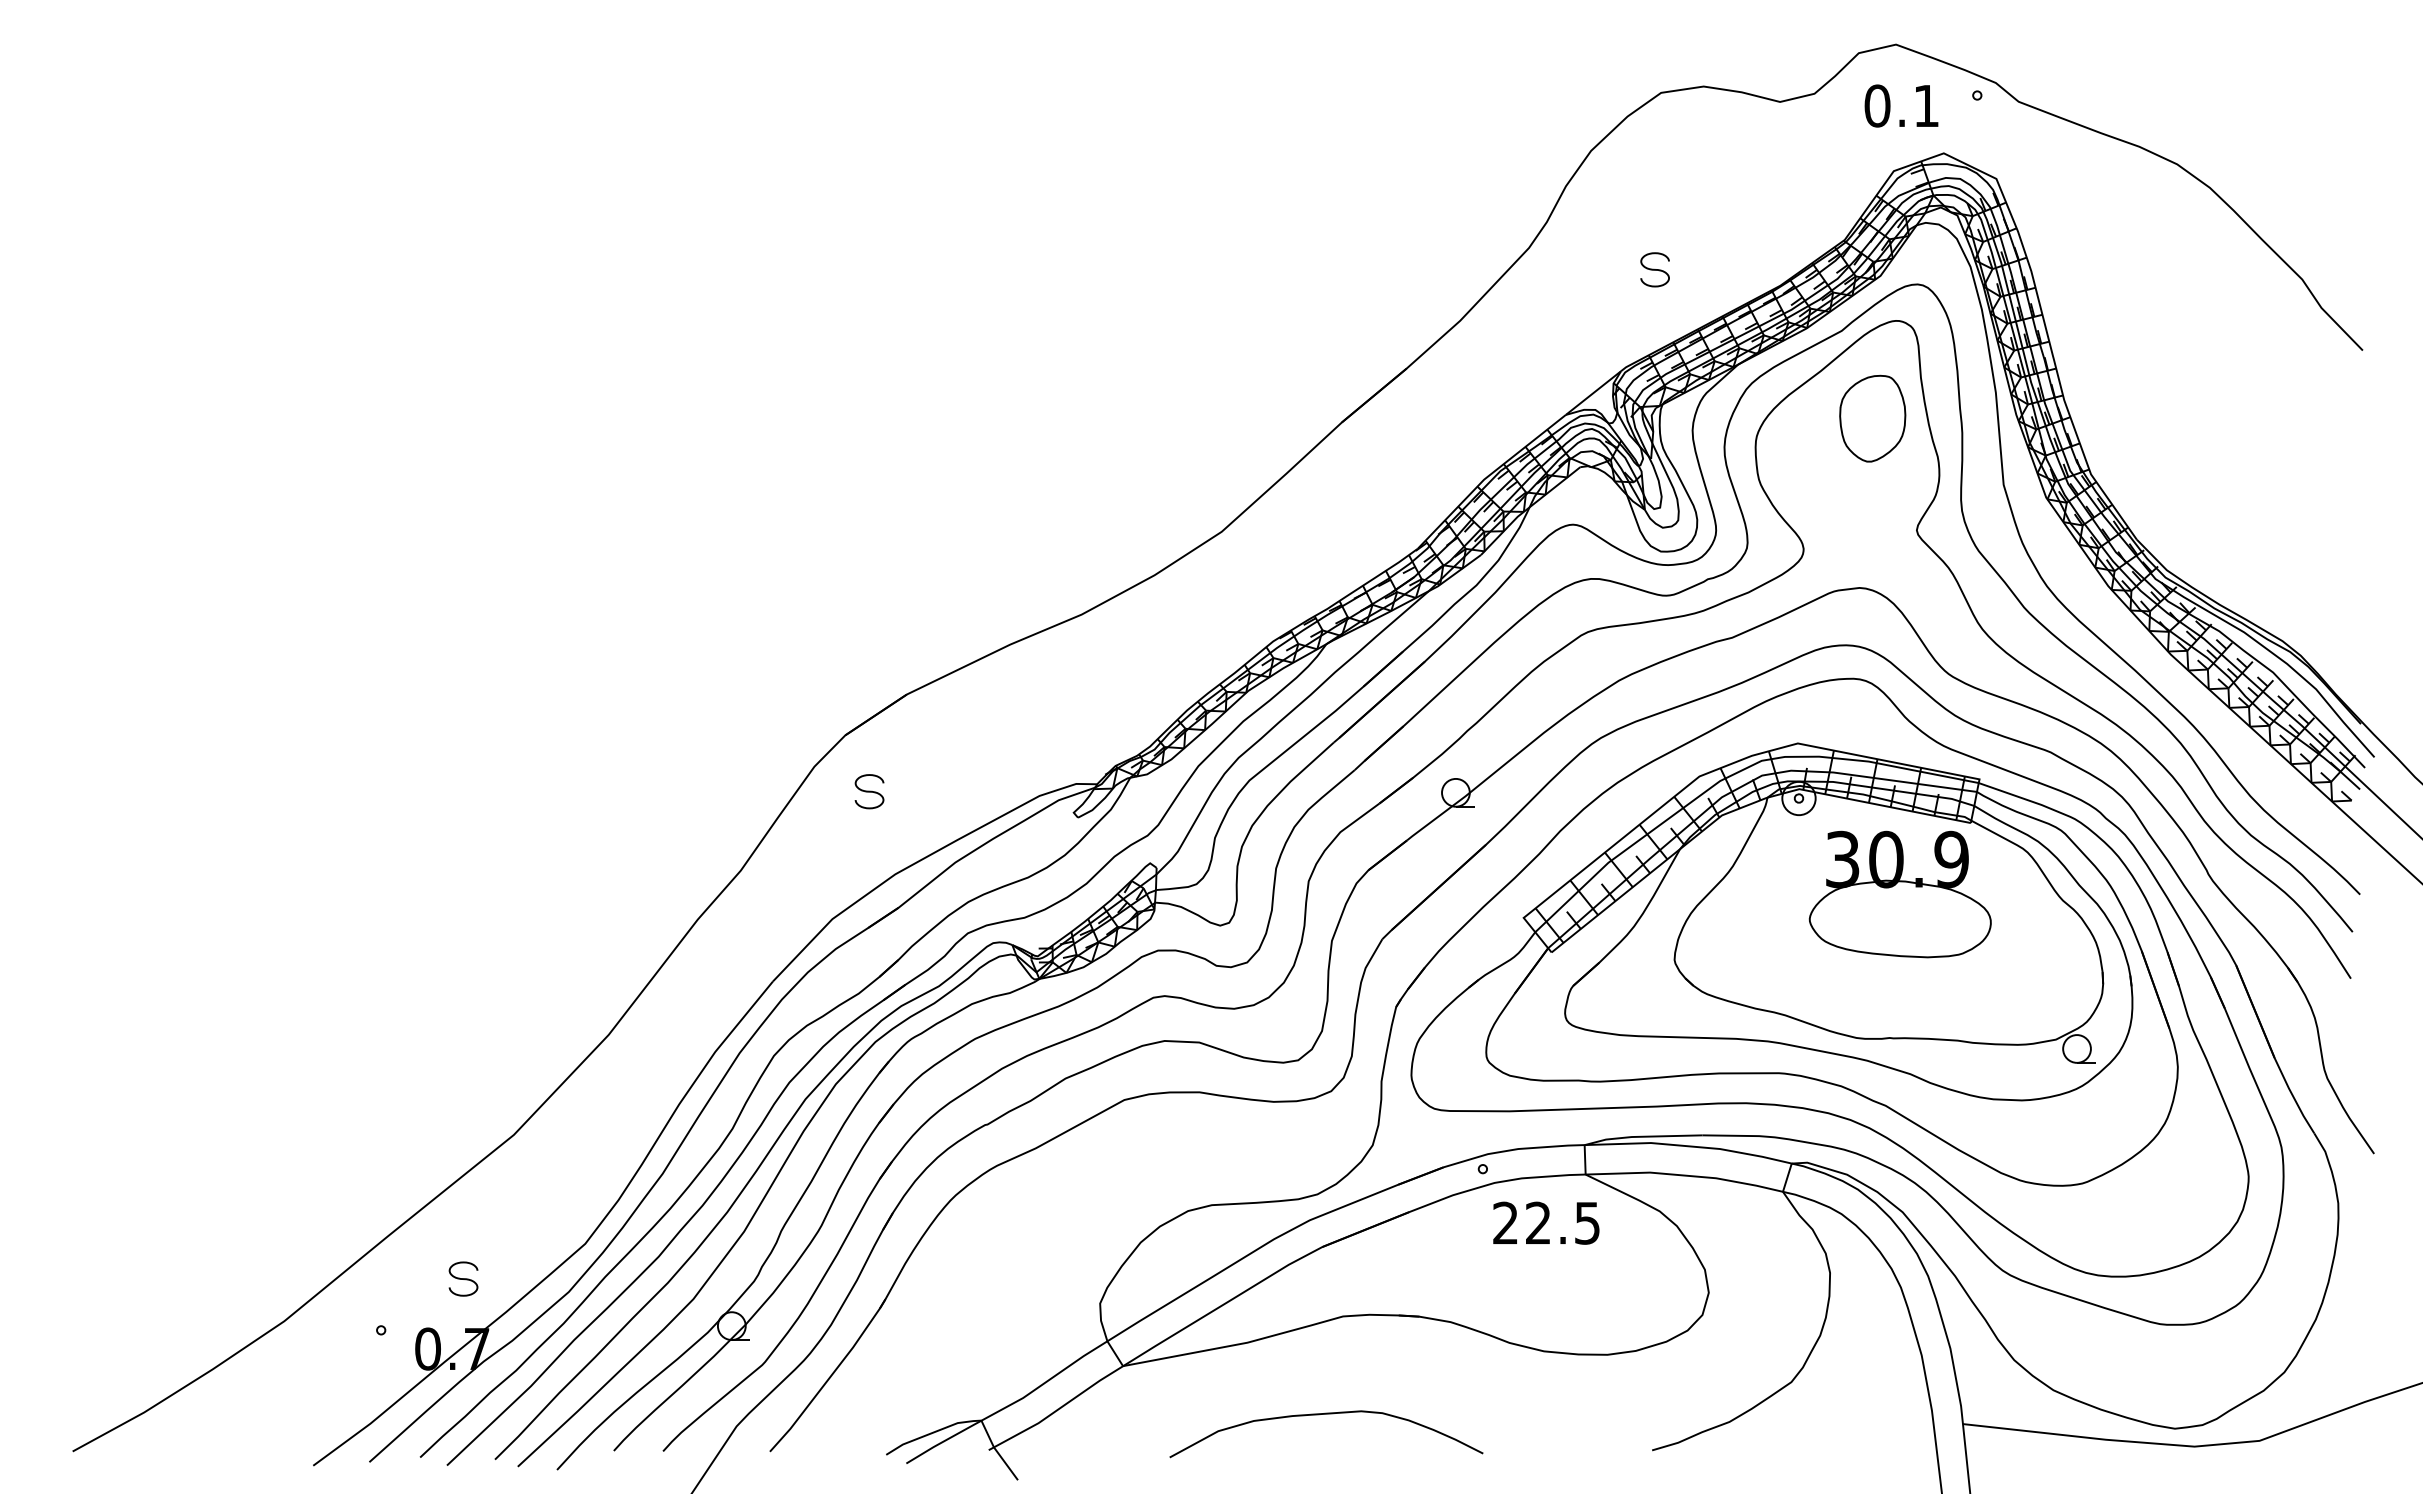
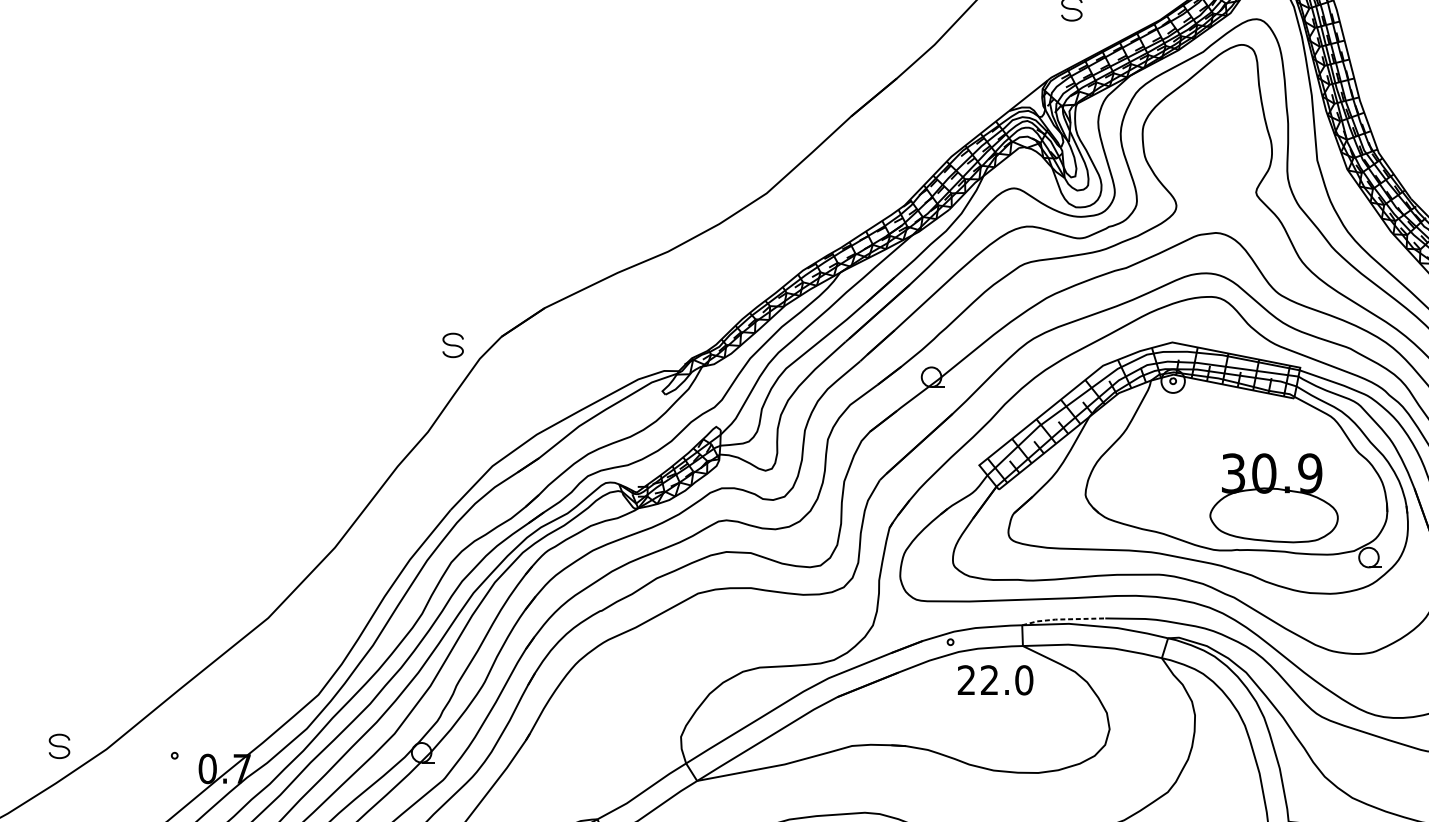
part: (1872, 418) -> (1224, 113), removed
part: (869, 791) -> (453, 345), moved
part: (1899, 894) -> (1273, 498), moved
line: (1641, 1136) -> (1062, 619), solid -> dashed
text: (1587, 1222) -> (1024, 679), 22.5 -> 22.0
part: (463, 1278) -> (59, 745), moved

